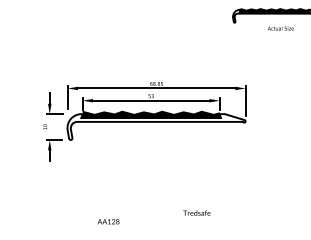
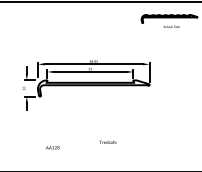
fill: (151, 114) -> (90, 80), removed
text: (154, 216) -> (81, 144), moved

